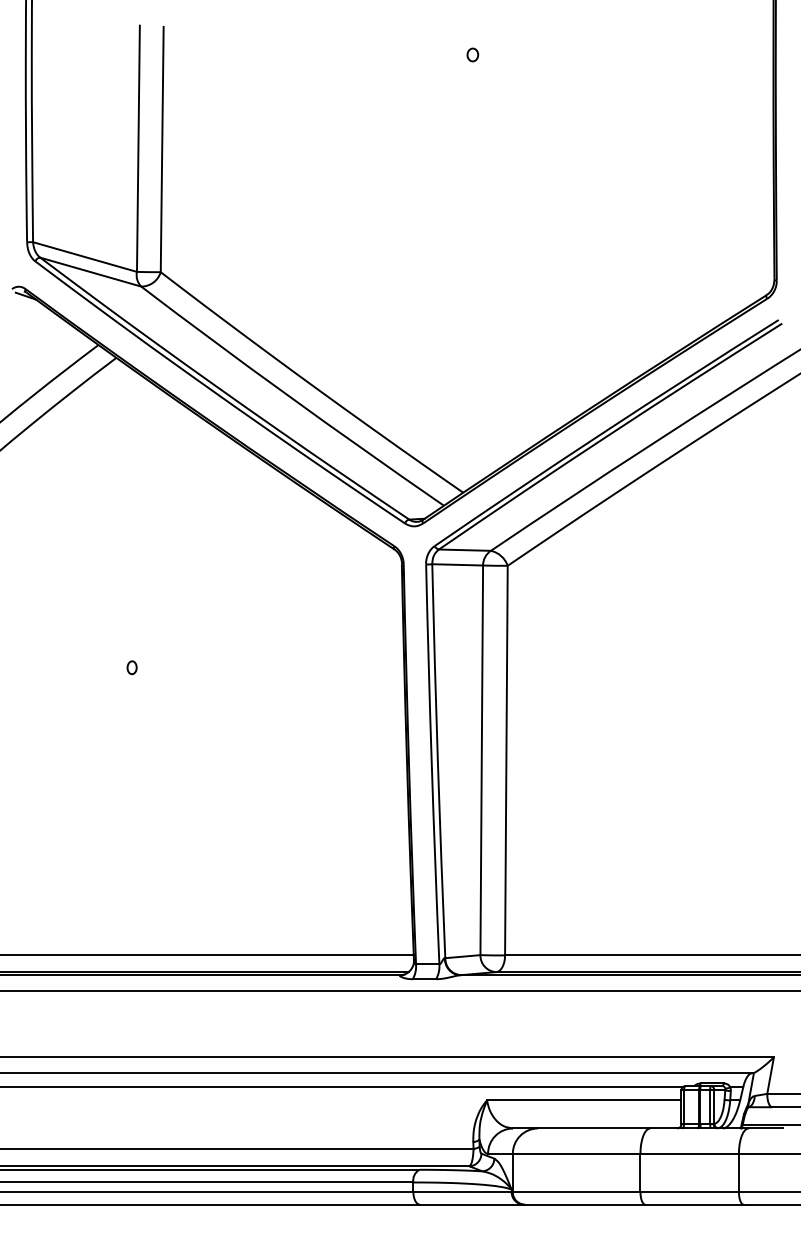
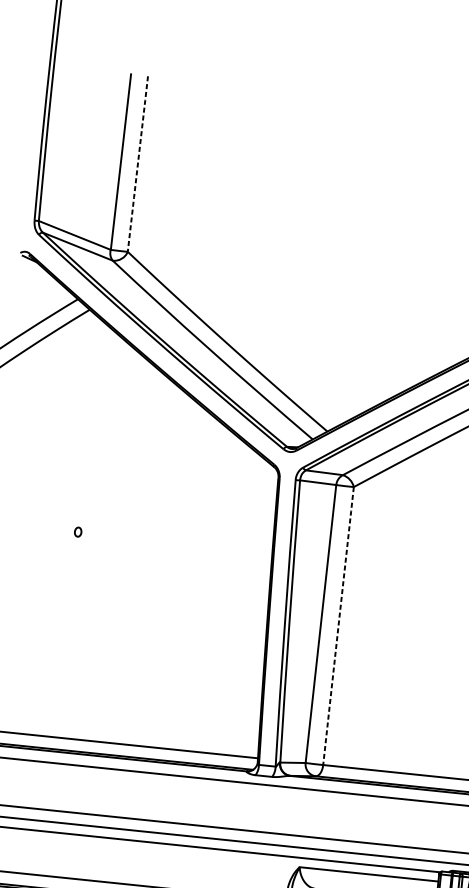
part: (472, 54) -> (366, 119), removed
line: (162, 149) -> (138, 164), solid -> dashed
line: (506, 760) -> (338, 625), solid -> dashed

